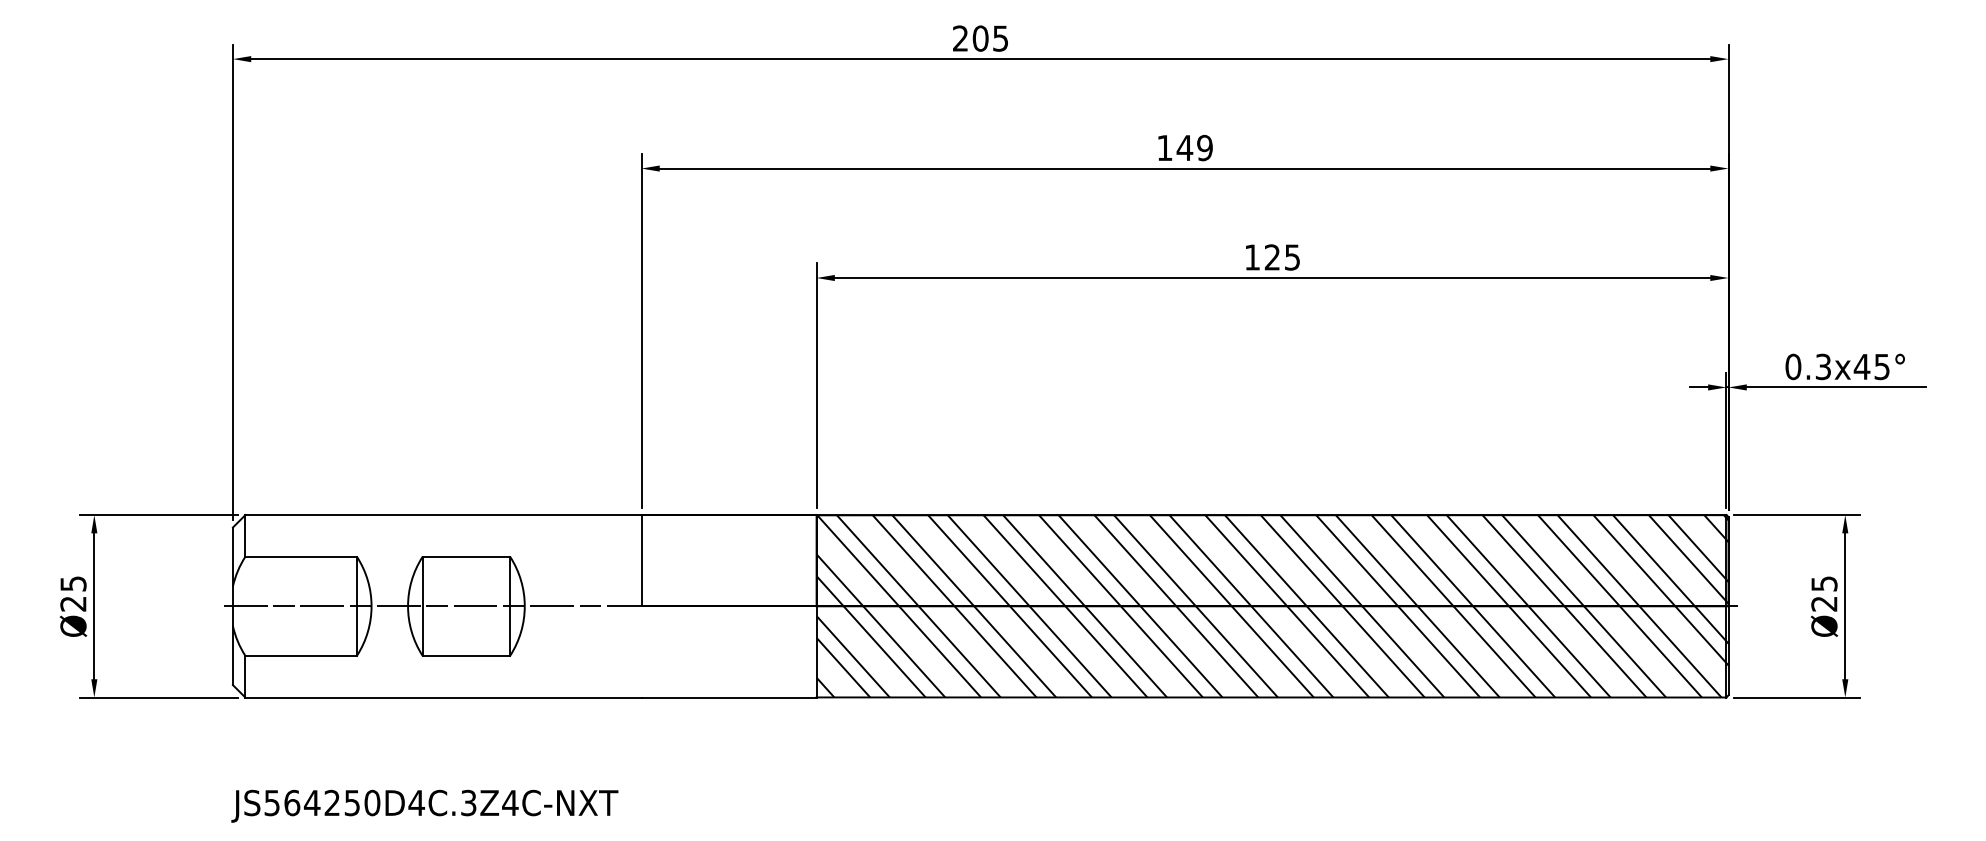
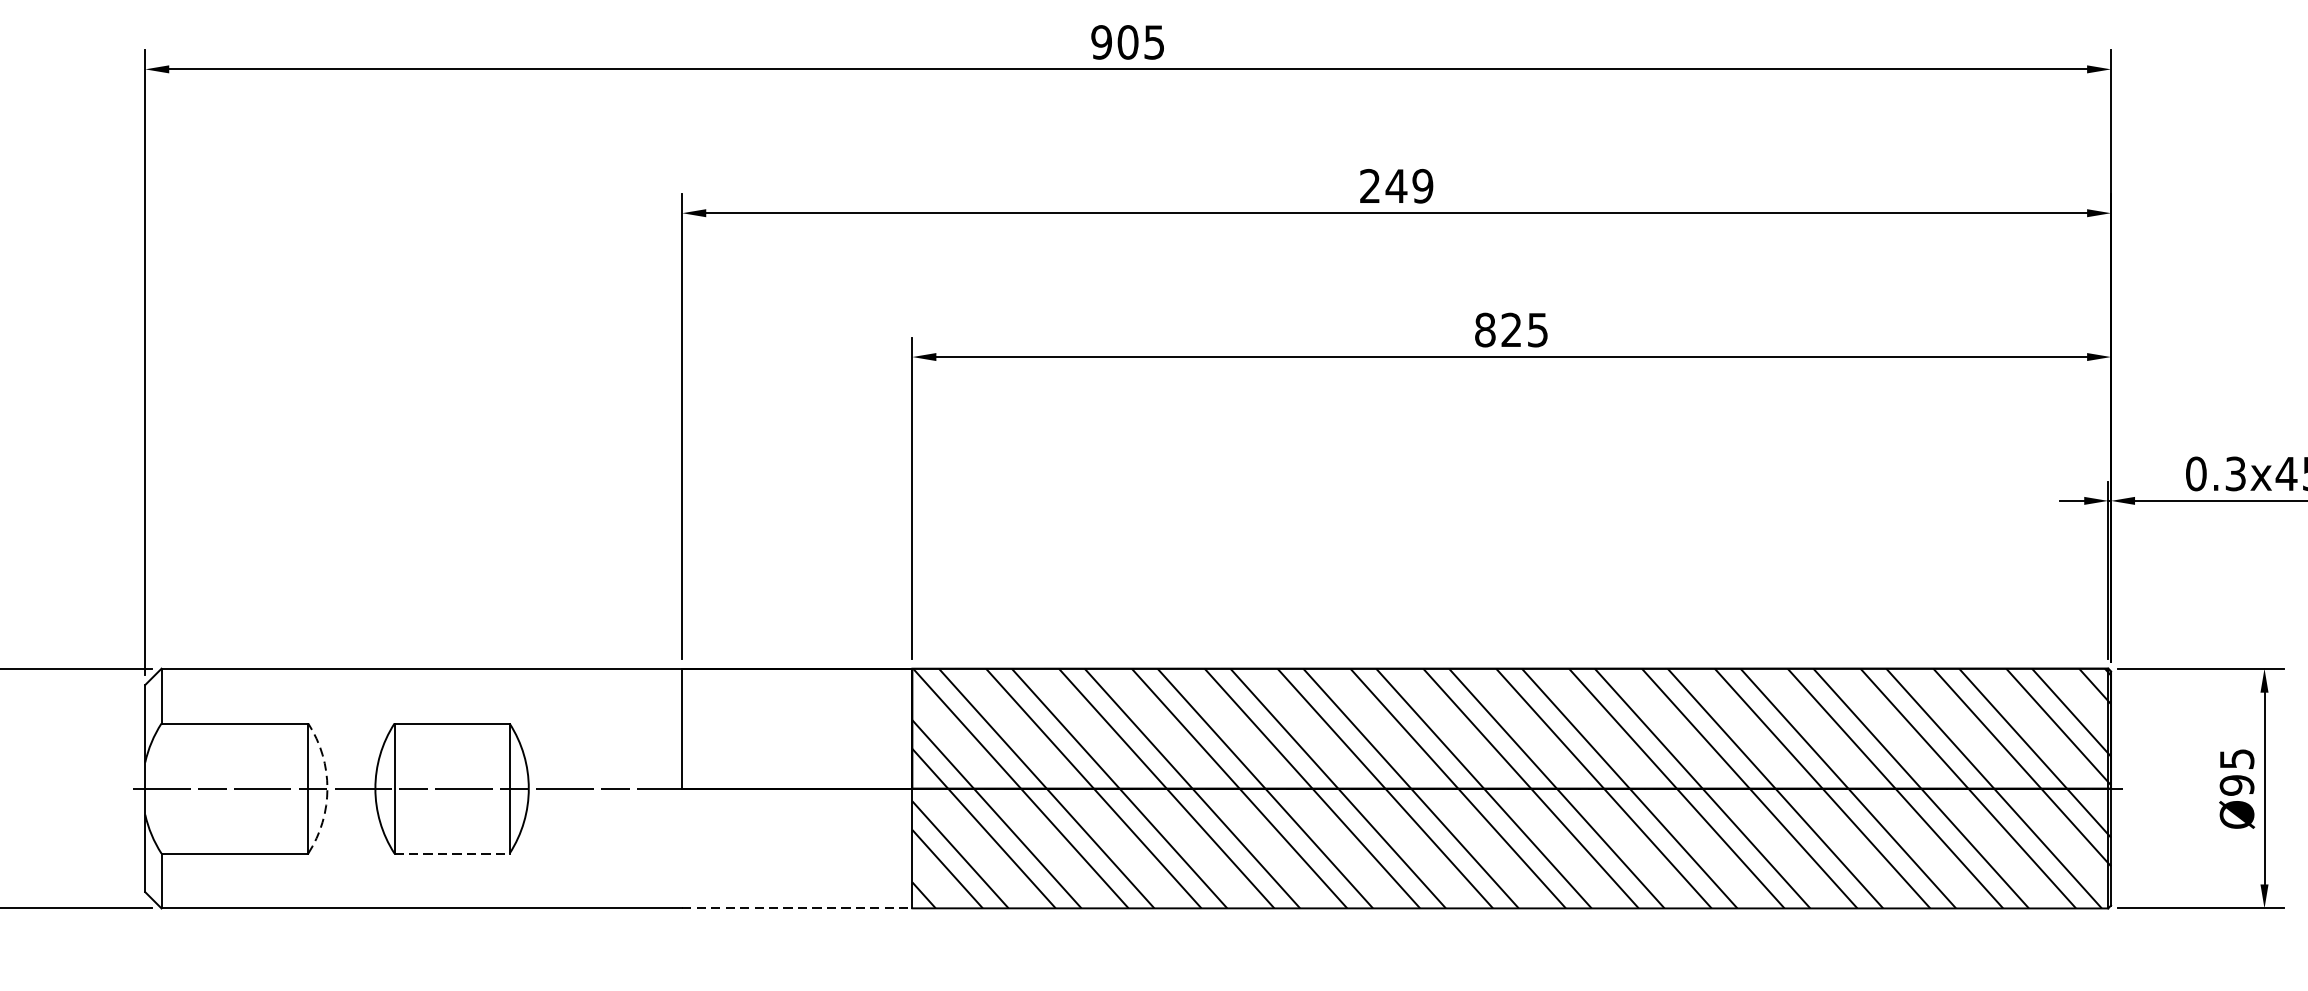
text: (960, 38) -> (1101, 42), 205 -> 905
text: (1164, 147) -> (1369, 185), 149 -> 249
text: (1252, 257) -> (1485, 330), 125 -> 825
text: (1824, 603) -> (2237, 784), Ø25 -> Ø95
arc: (371, 606) -> (327, 788), solid -> dashed
line: (466, 655) -> (452, 853), solid -> dashed
line: (729, 697) -> (797, 908), solid -> dashed

